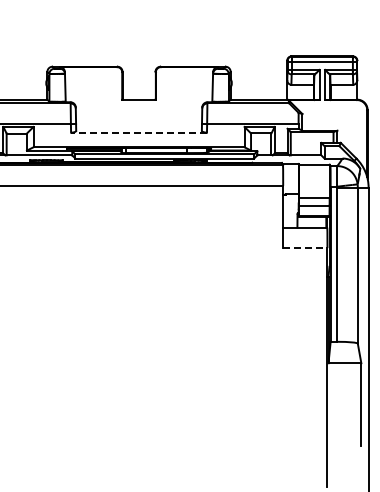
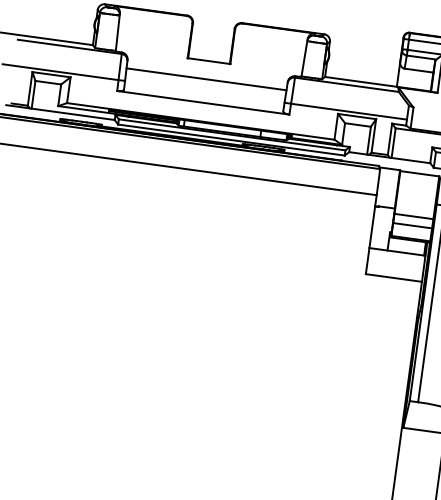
line: (138, 114) -> (205, 79), added
line: (139, 132) -> (203, 102), dashed -> solid
line: (305, 248) -> (394, 278), dashed -> solid

